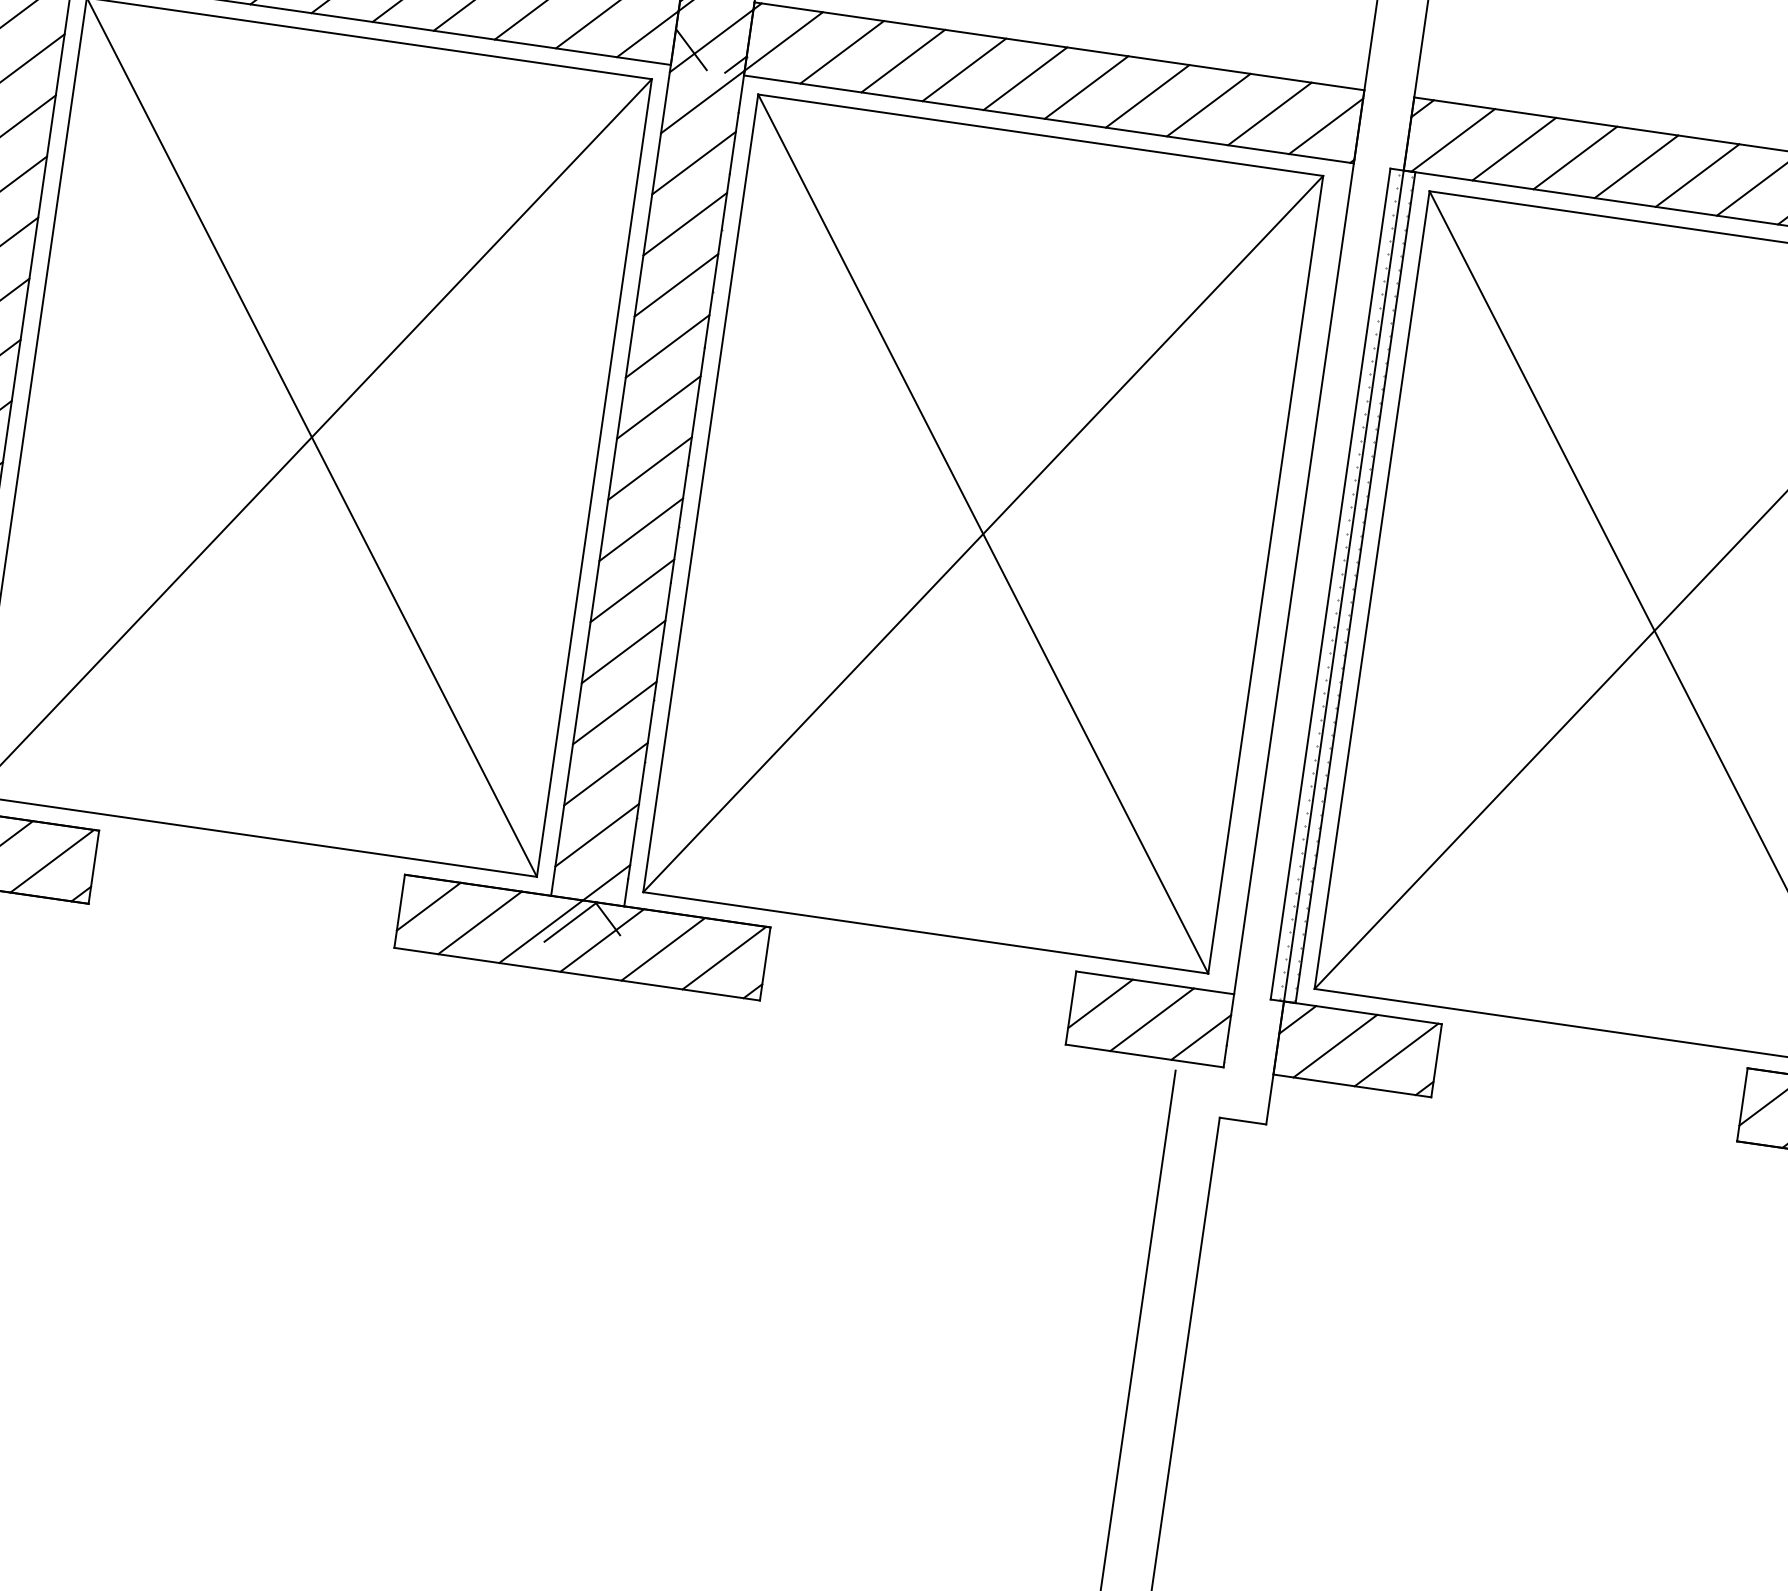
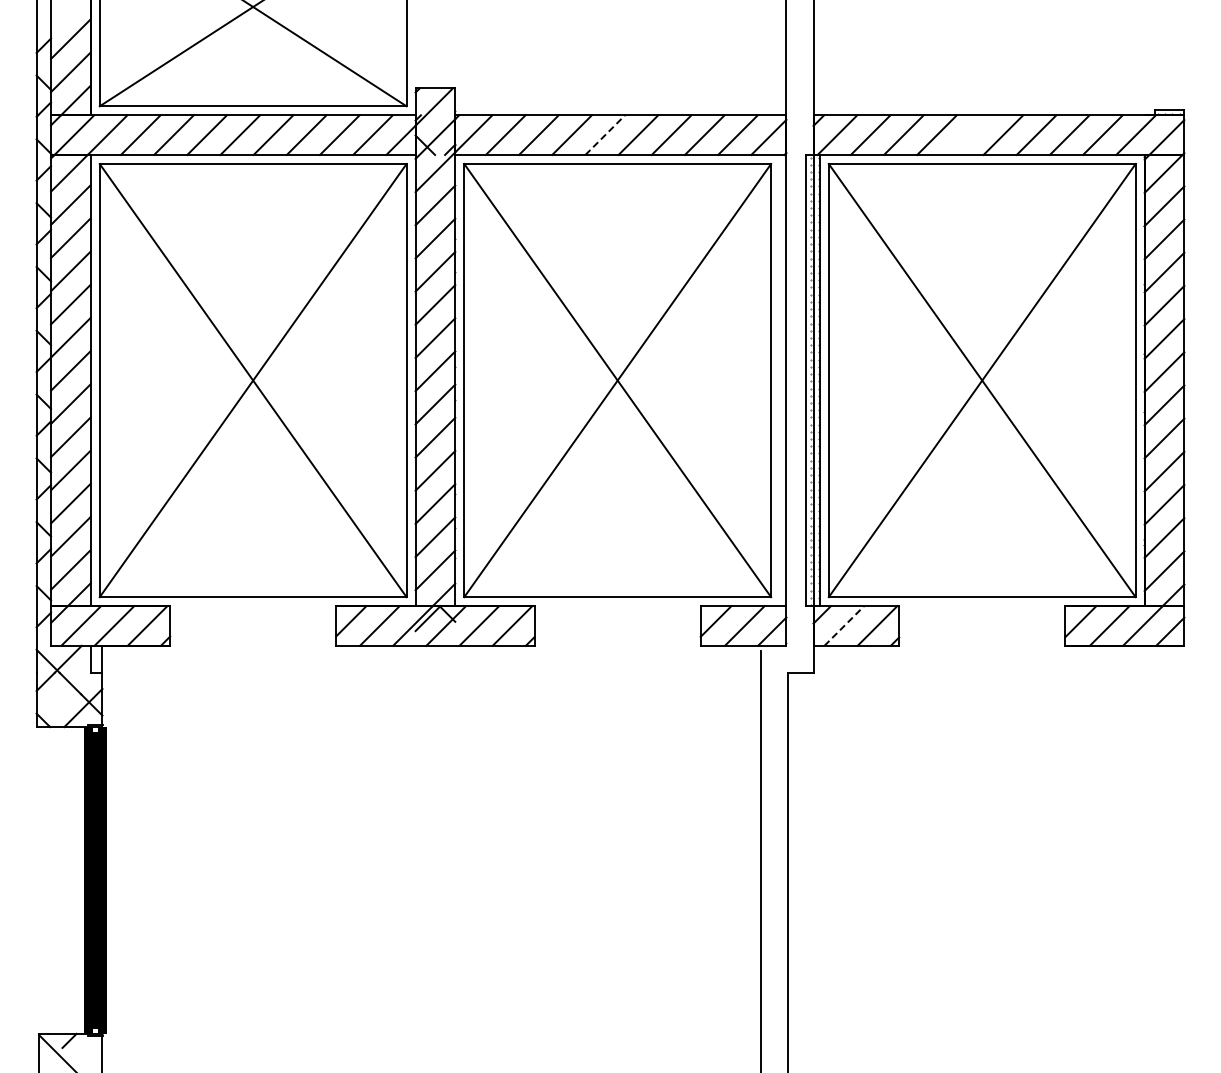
line: (1026, 77) -> (605, 134), solid -> dashed
line: (1698, 174) -> (970, 134), removed
line: (1335, 1045) -> (844, 625), solid -> dashed

